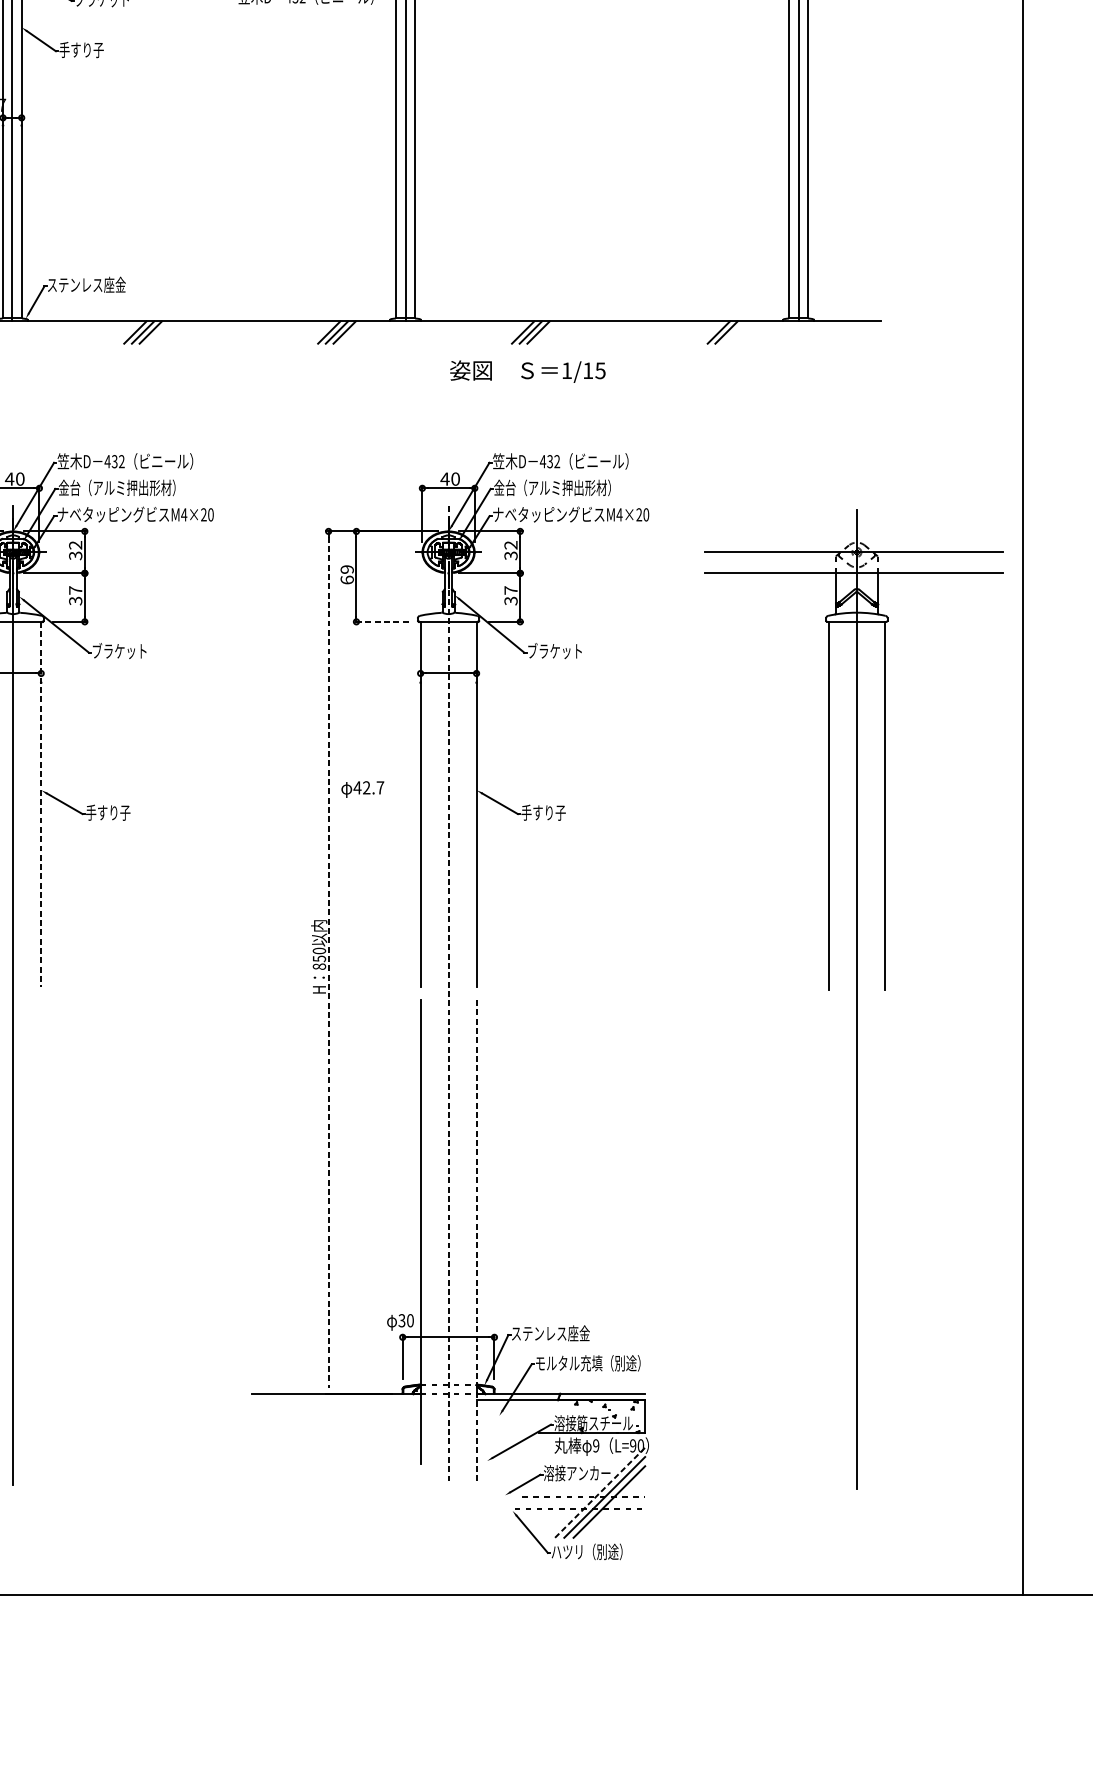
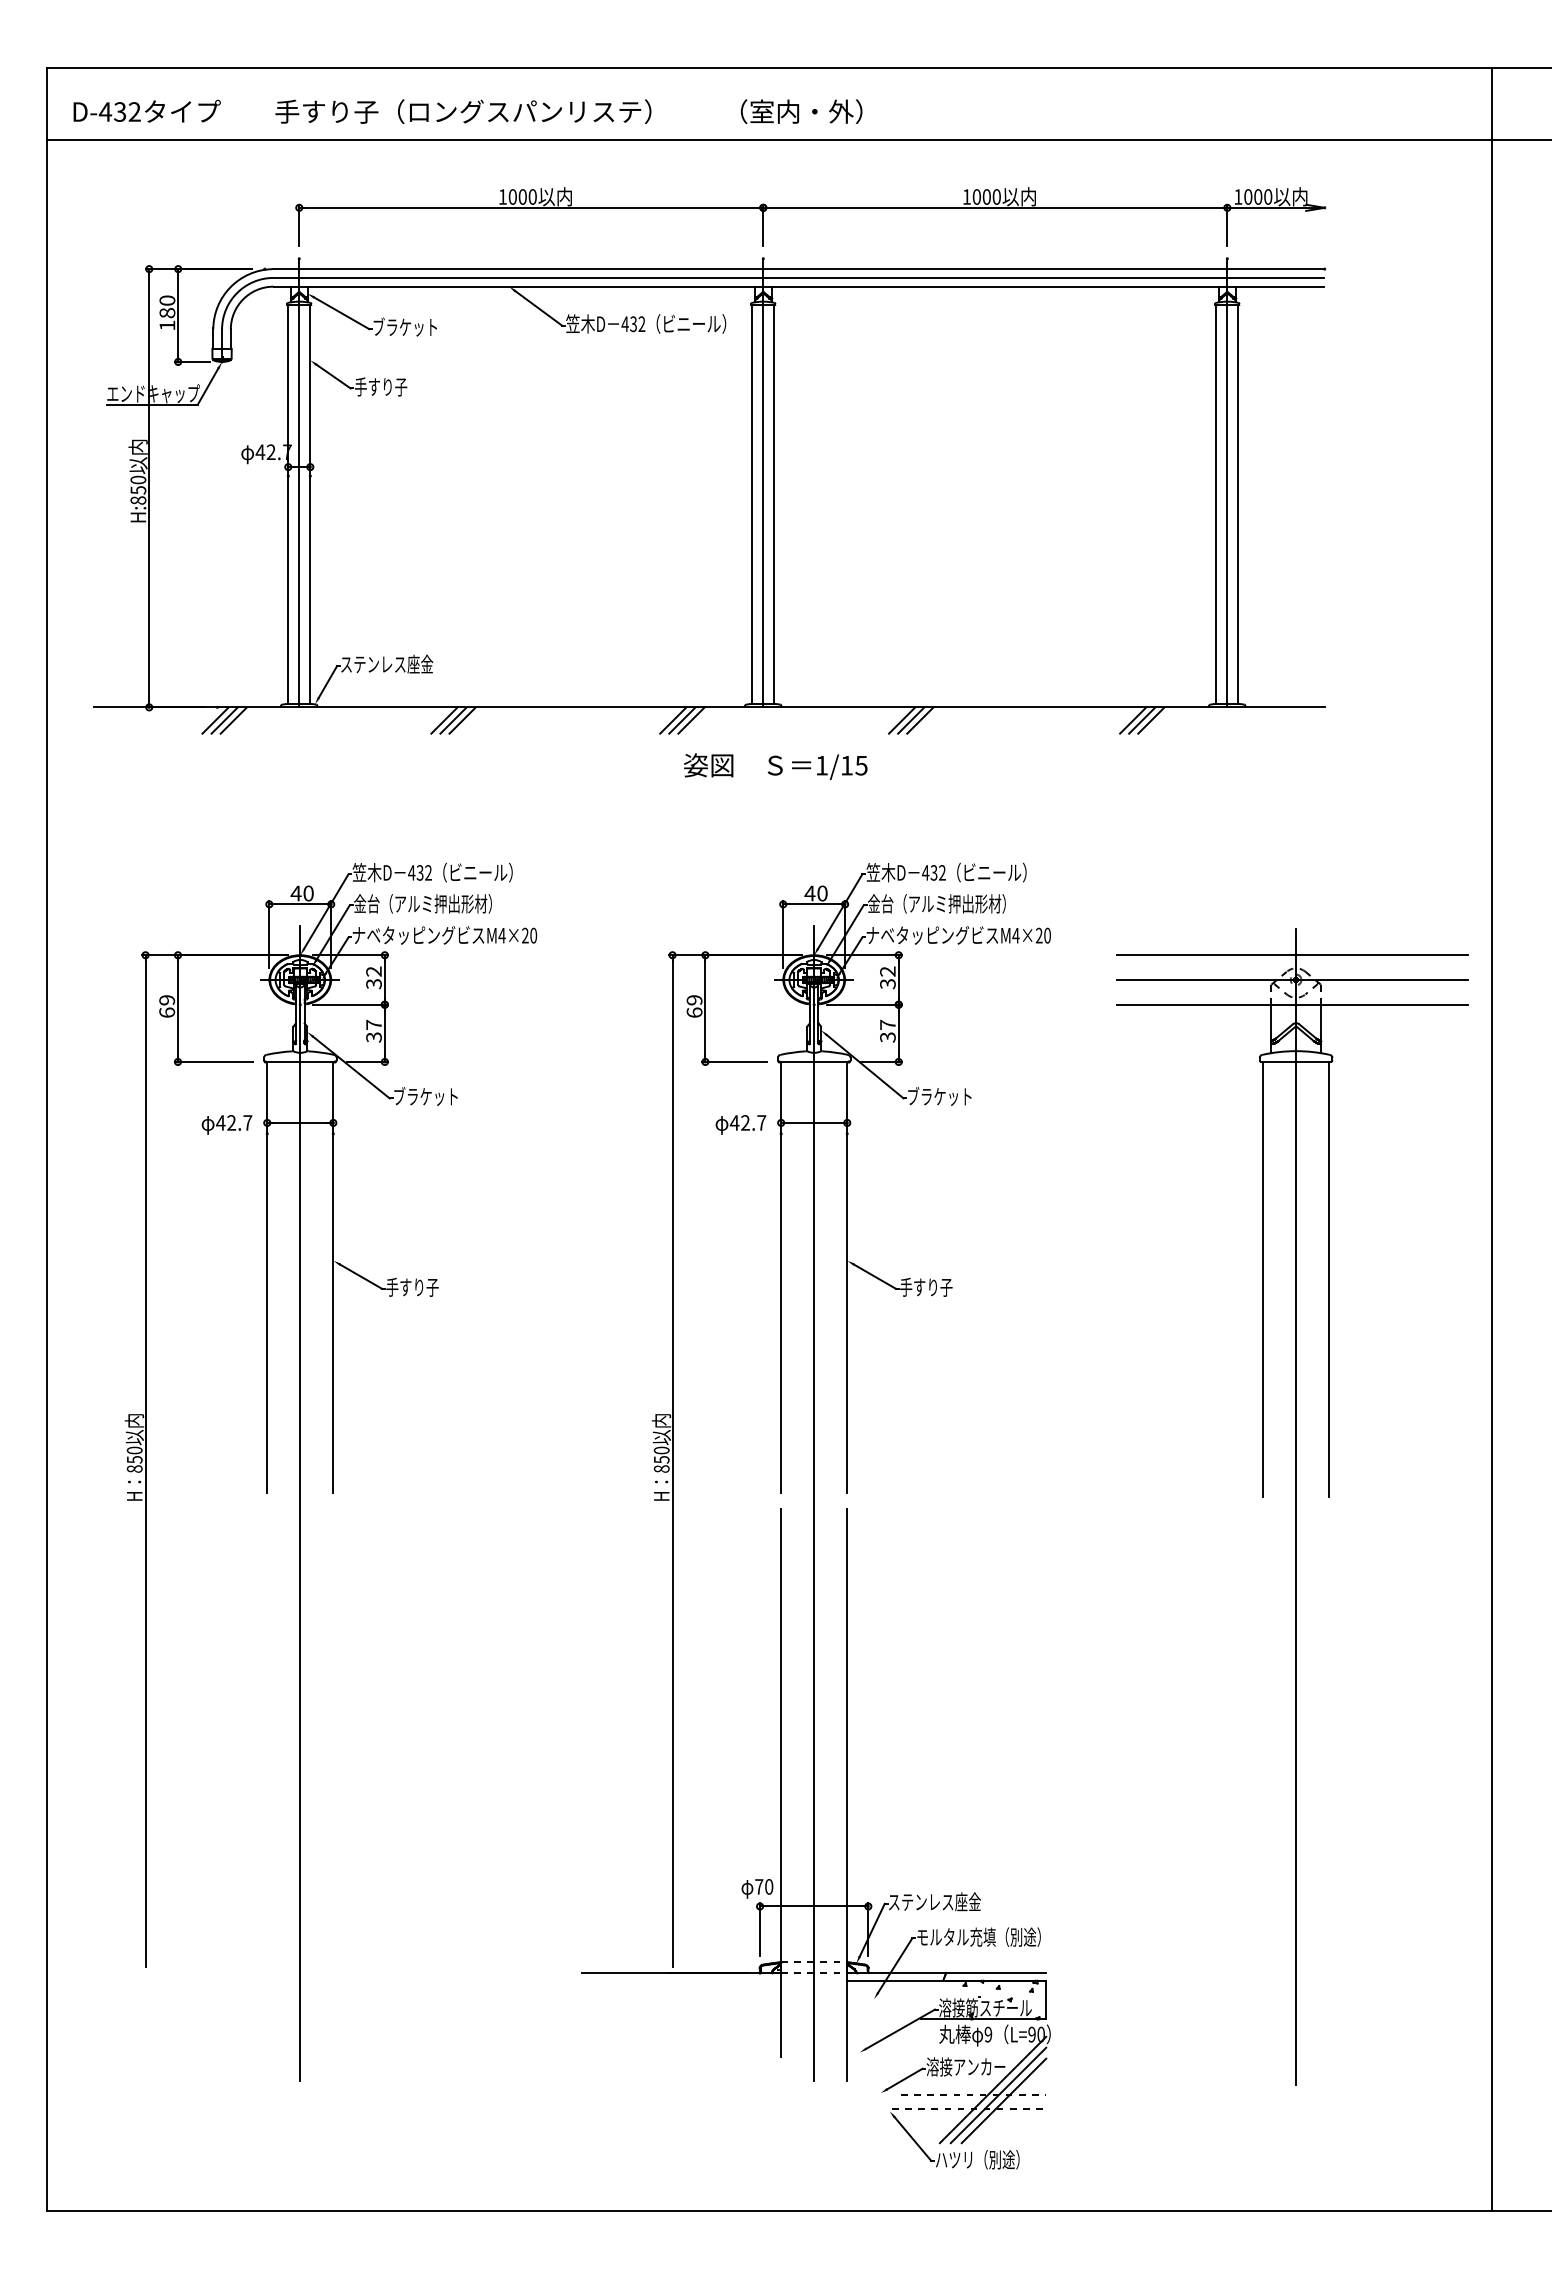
line: (734, 332) -> (1151, 720), added
text: (527, 371) -> (775, 766), moved
line: (853, 531) -> (1292, 955), added
line: (381, 621) -> (734, 1061), dashed -> solid
text: (362, 789) -> (740, 1124), moved
line: (41, 804) -> (333, 1277), dashed -> solid
line: (328, 962) -> (672, 1464), dashed -> solid
line: (448, 995) -> (814, 1503), dashed -> solid
line: (476, 1243) -> (847, 1795), dashed -> solid
text: (402, 1320) -> (759, 1886), 30 -> 70
line: (600, 1492) -> (993, 2089), dashed -> solid

